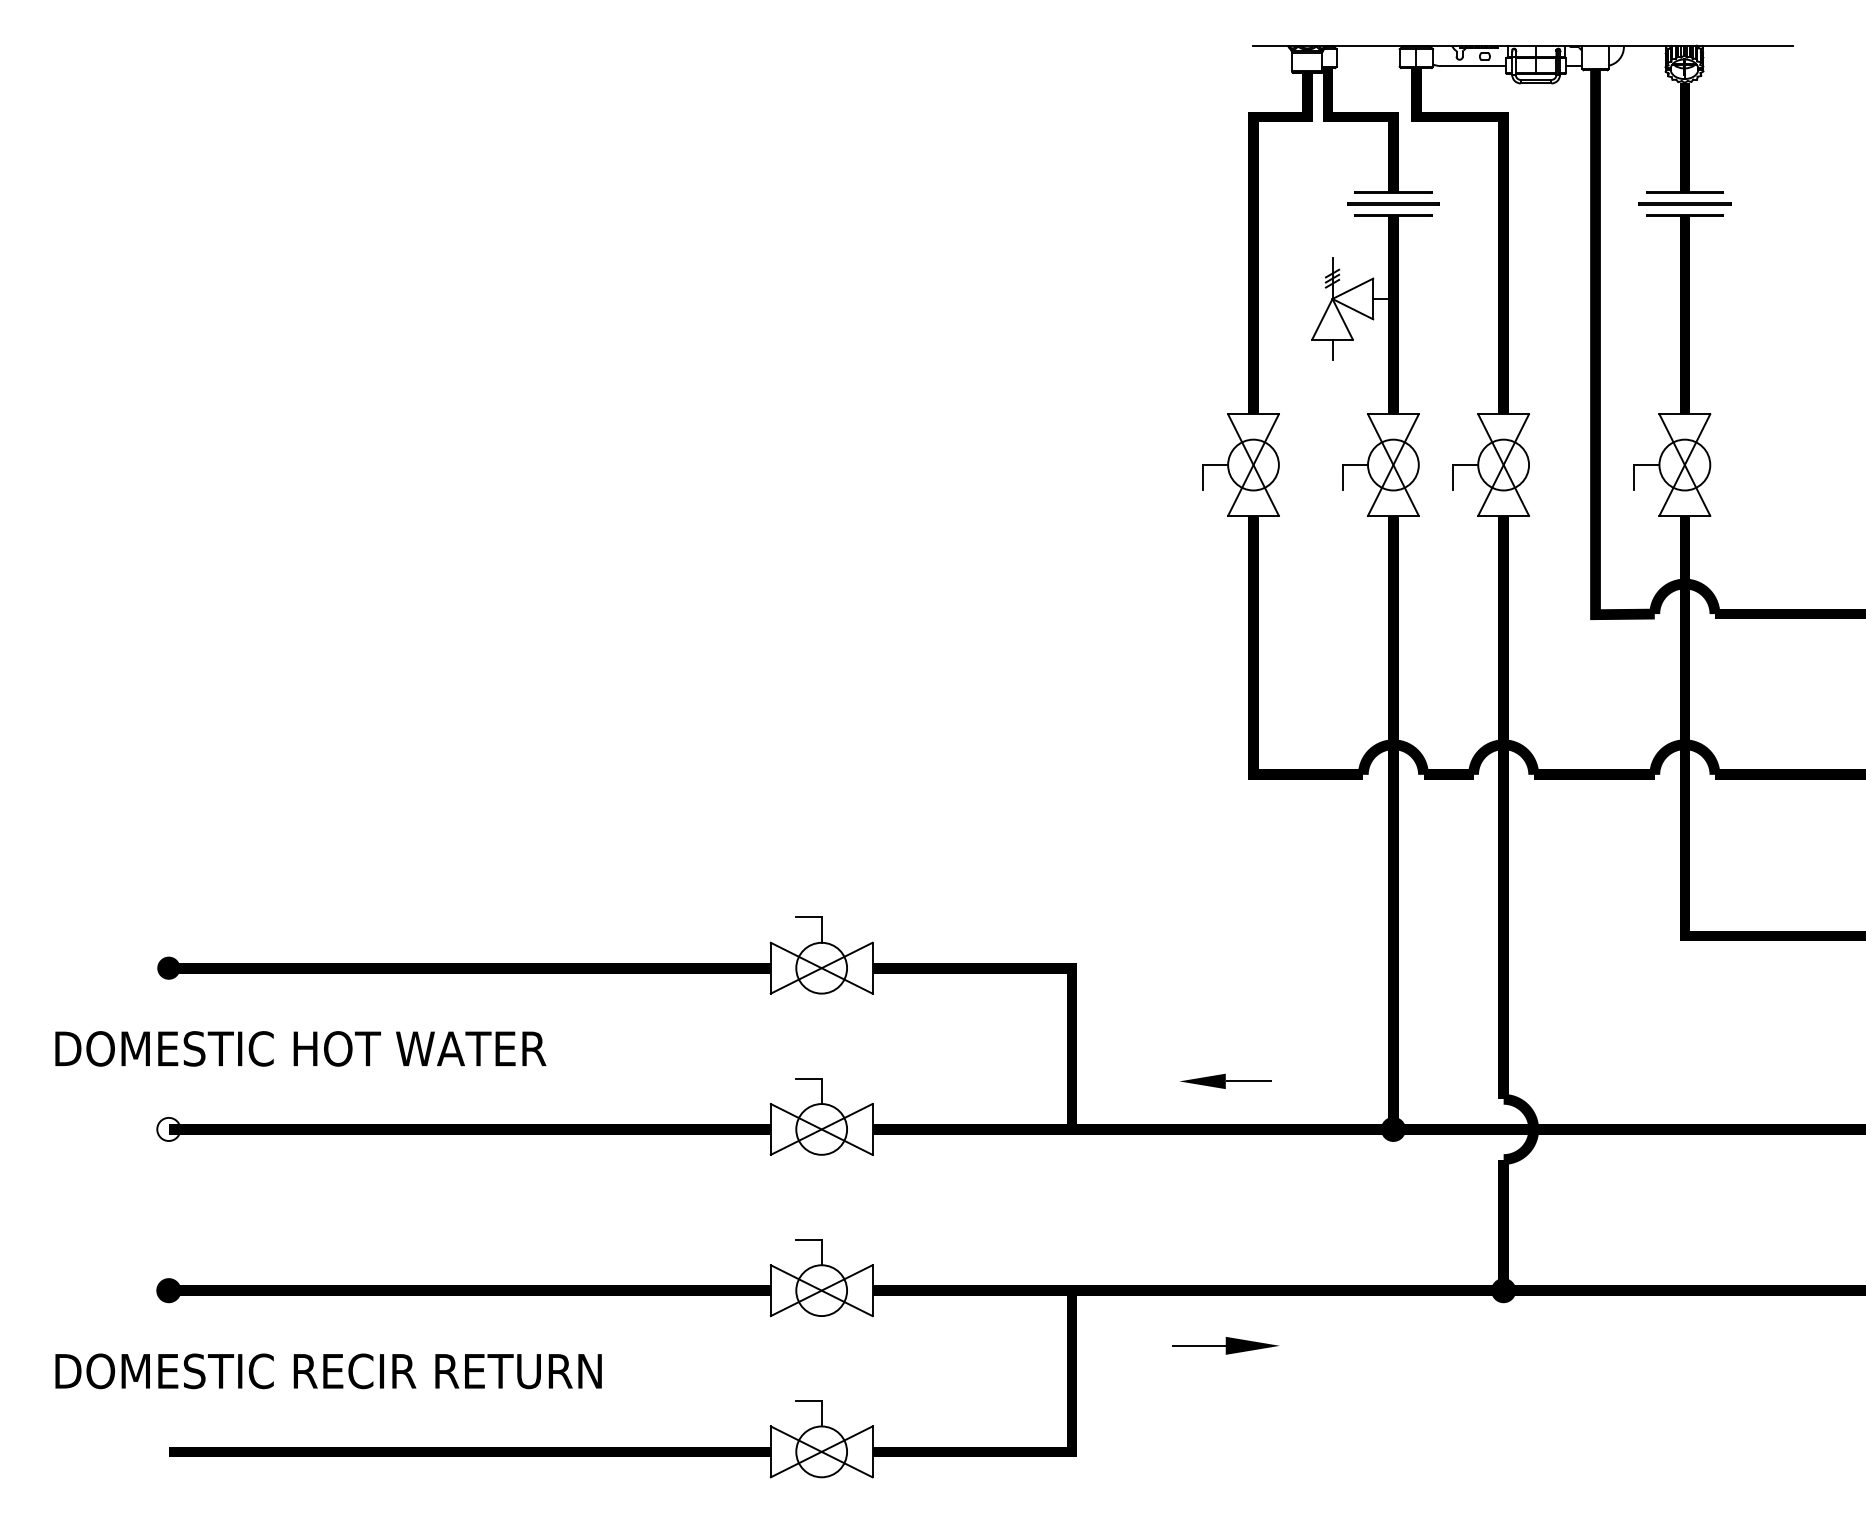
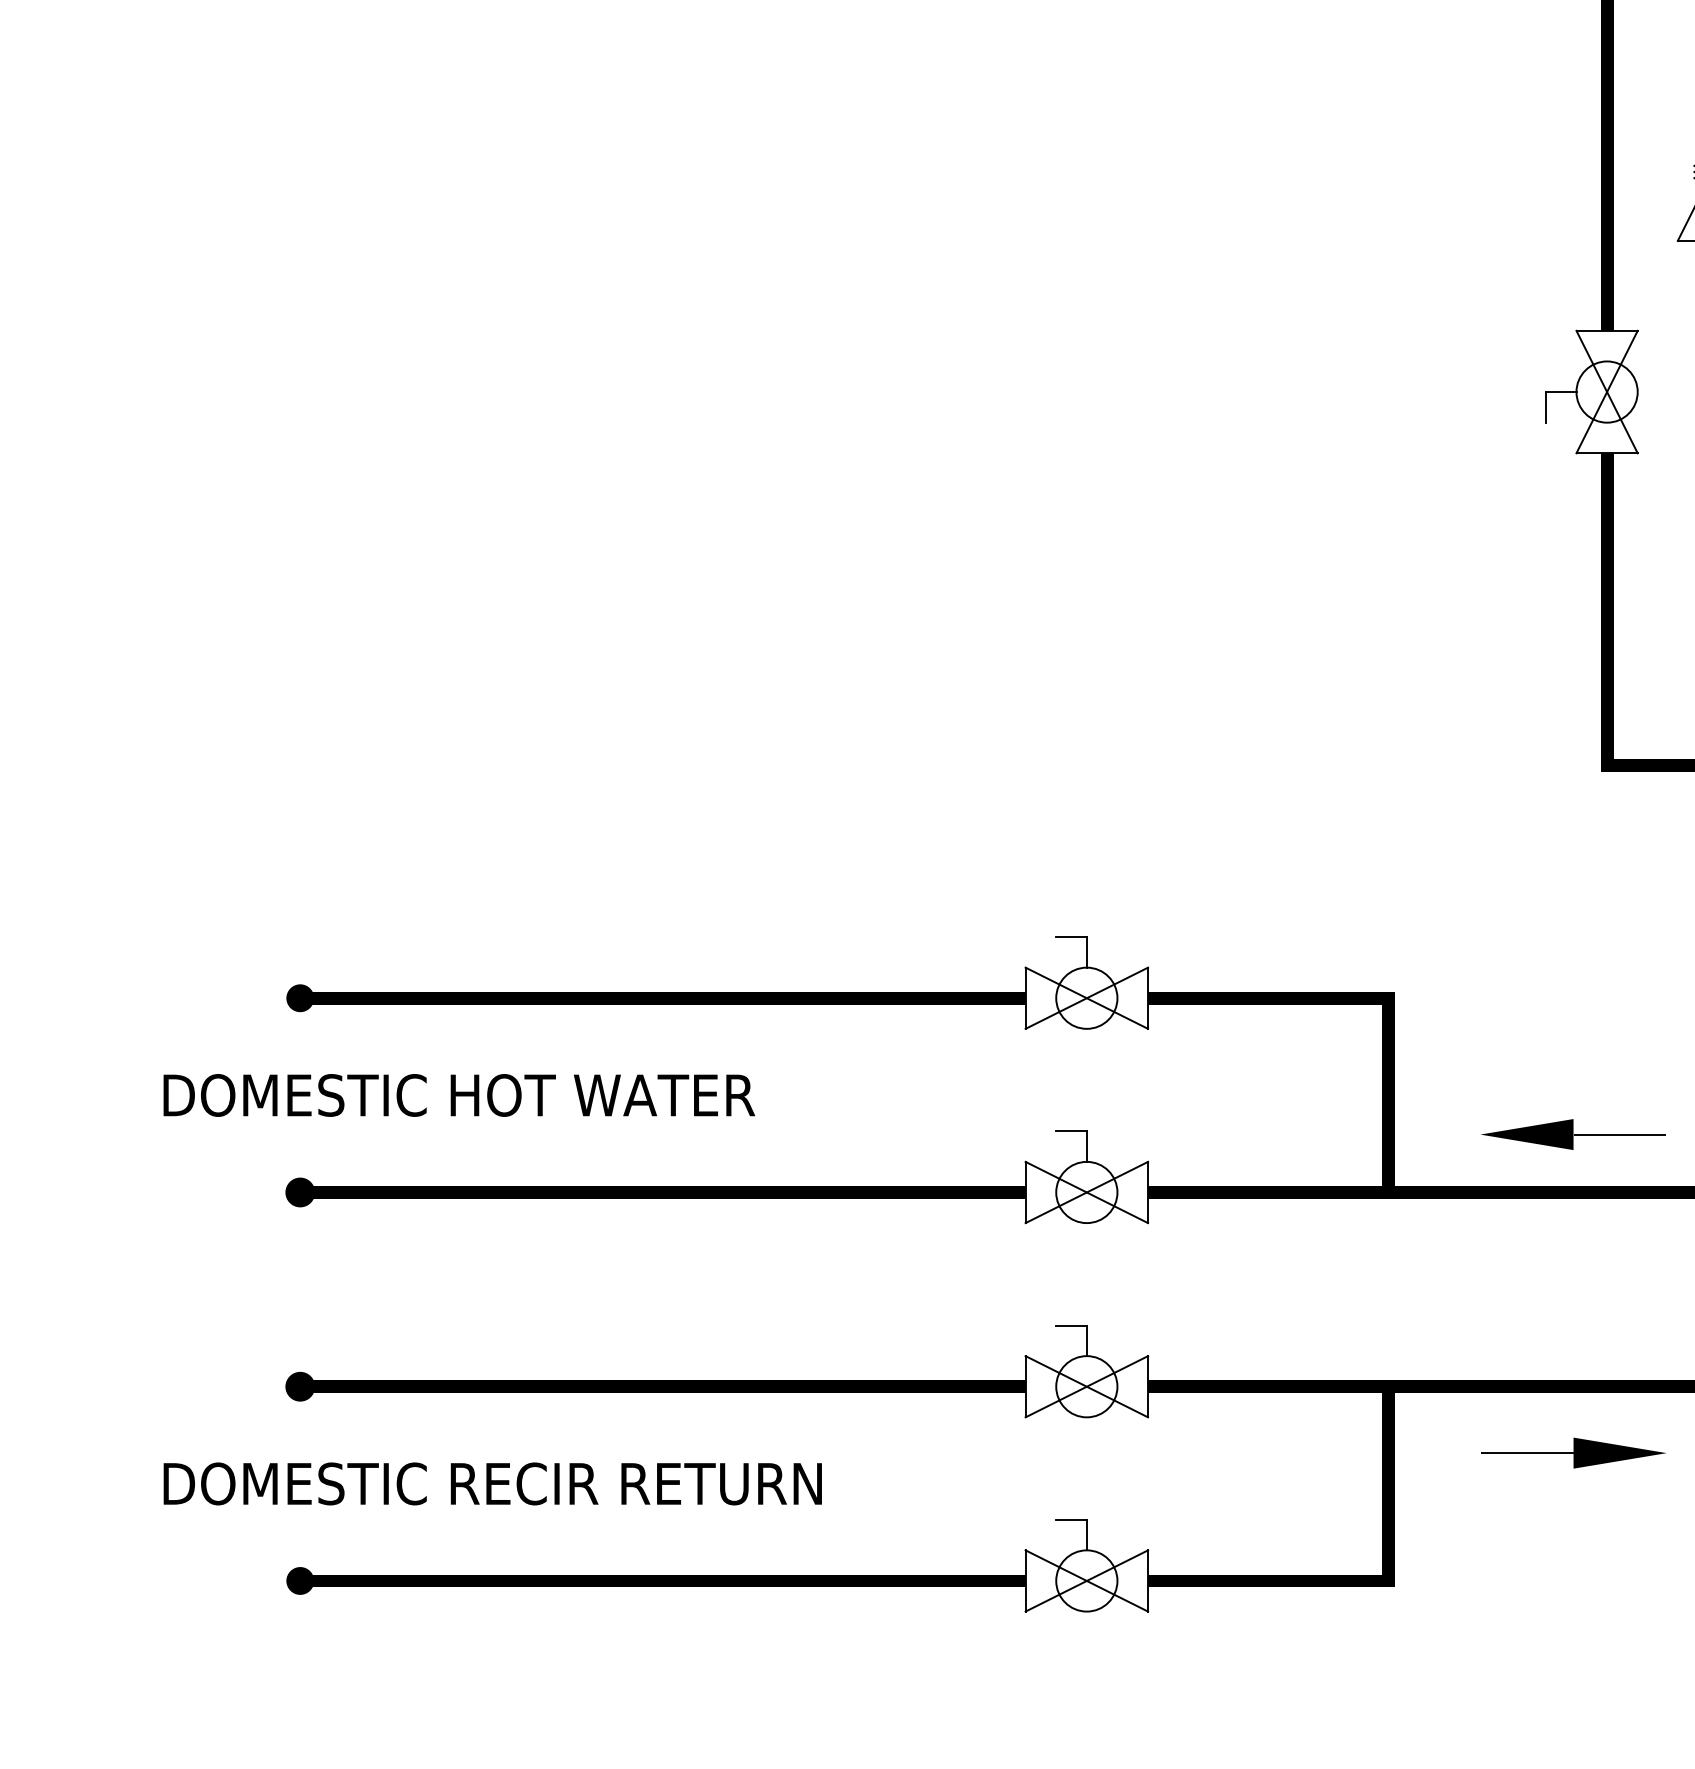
part: (1225, 1081) -> (1573, 1134), size x1.67
fill: (168, 1129) -> (299, 1192), added
part: (1225, 1345) -> (1573, 1452), size x1.43
fill: (168, 1451) -> (299, 1580), added

